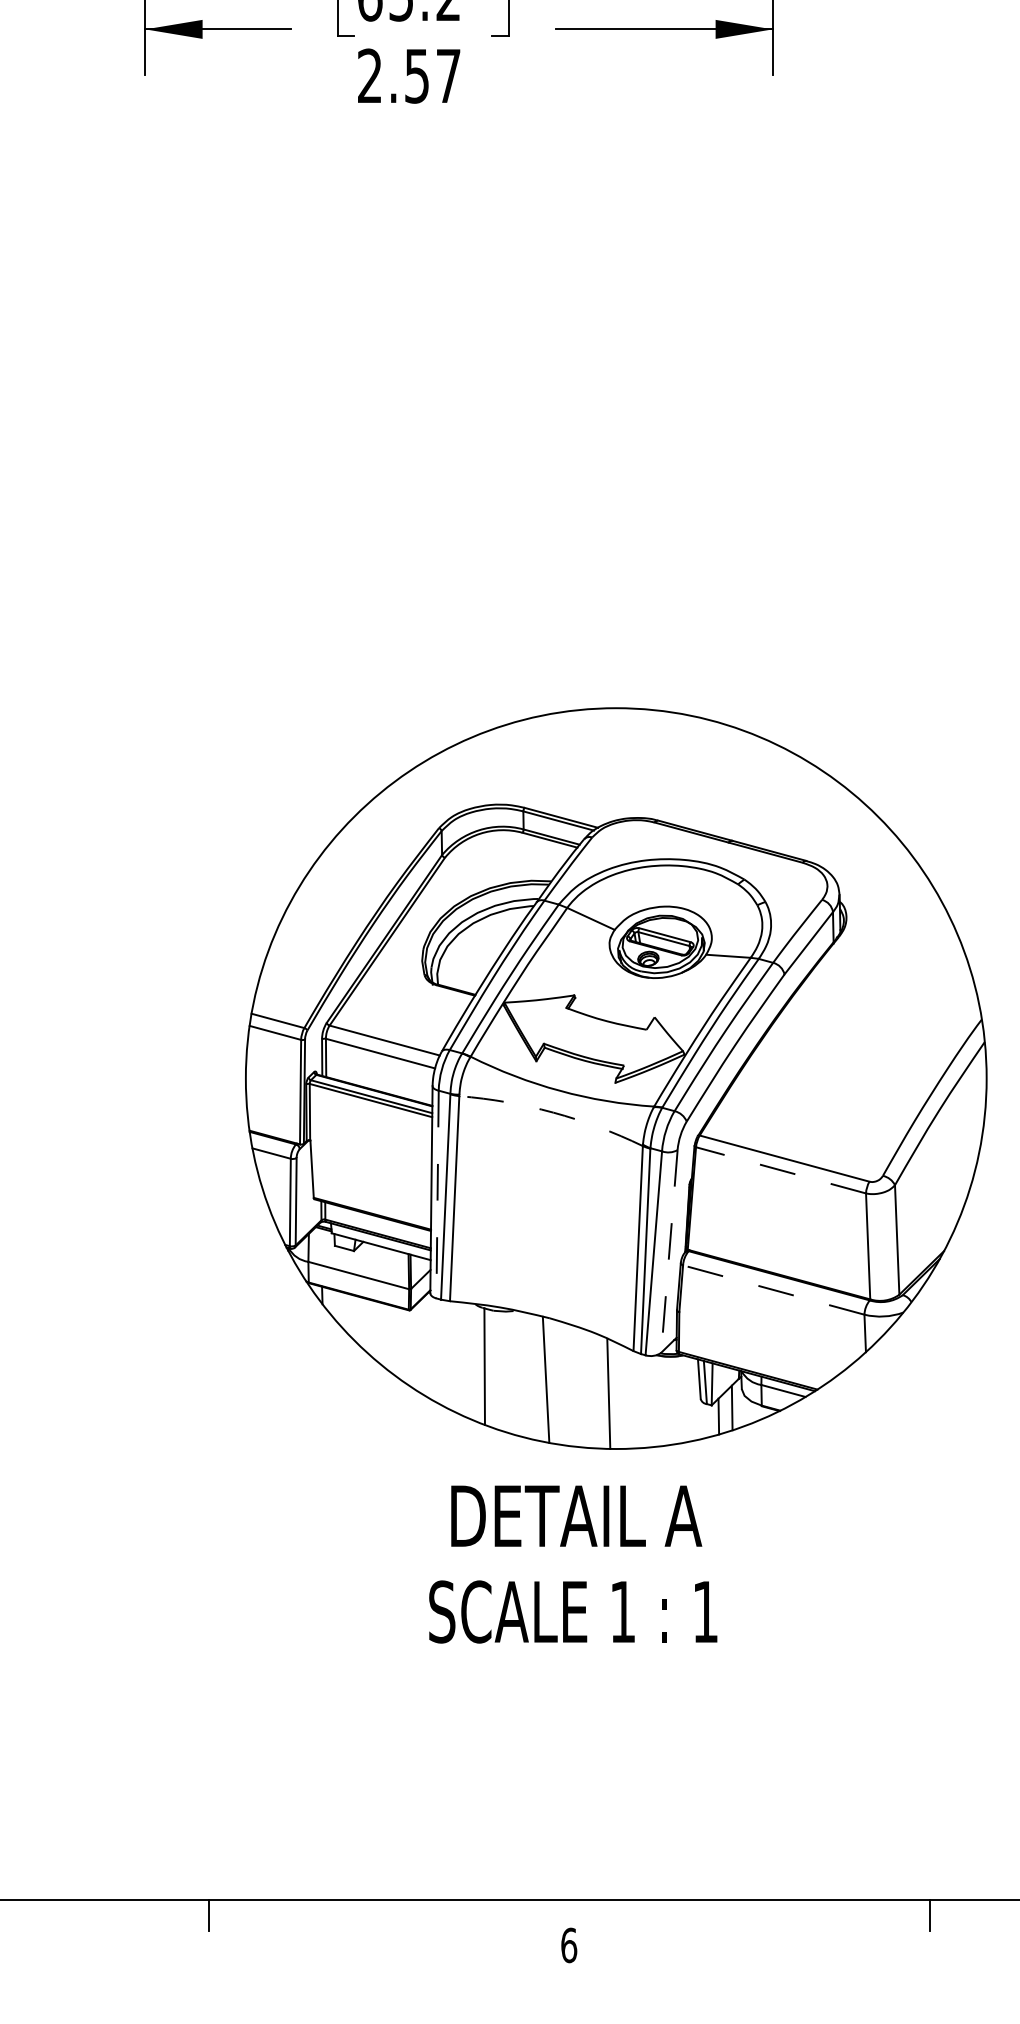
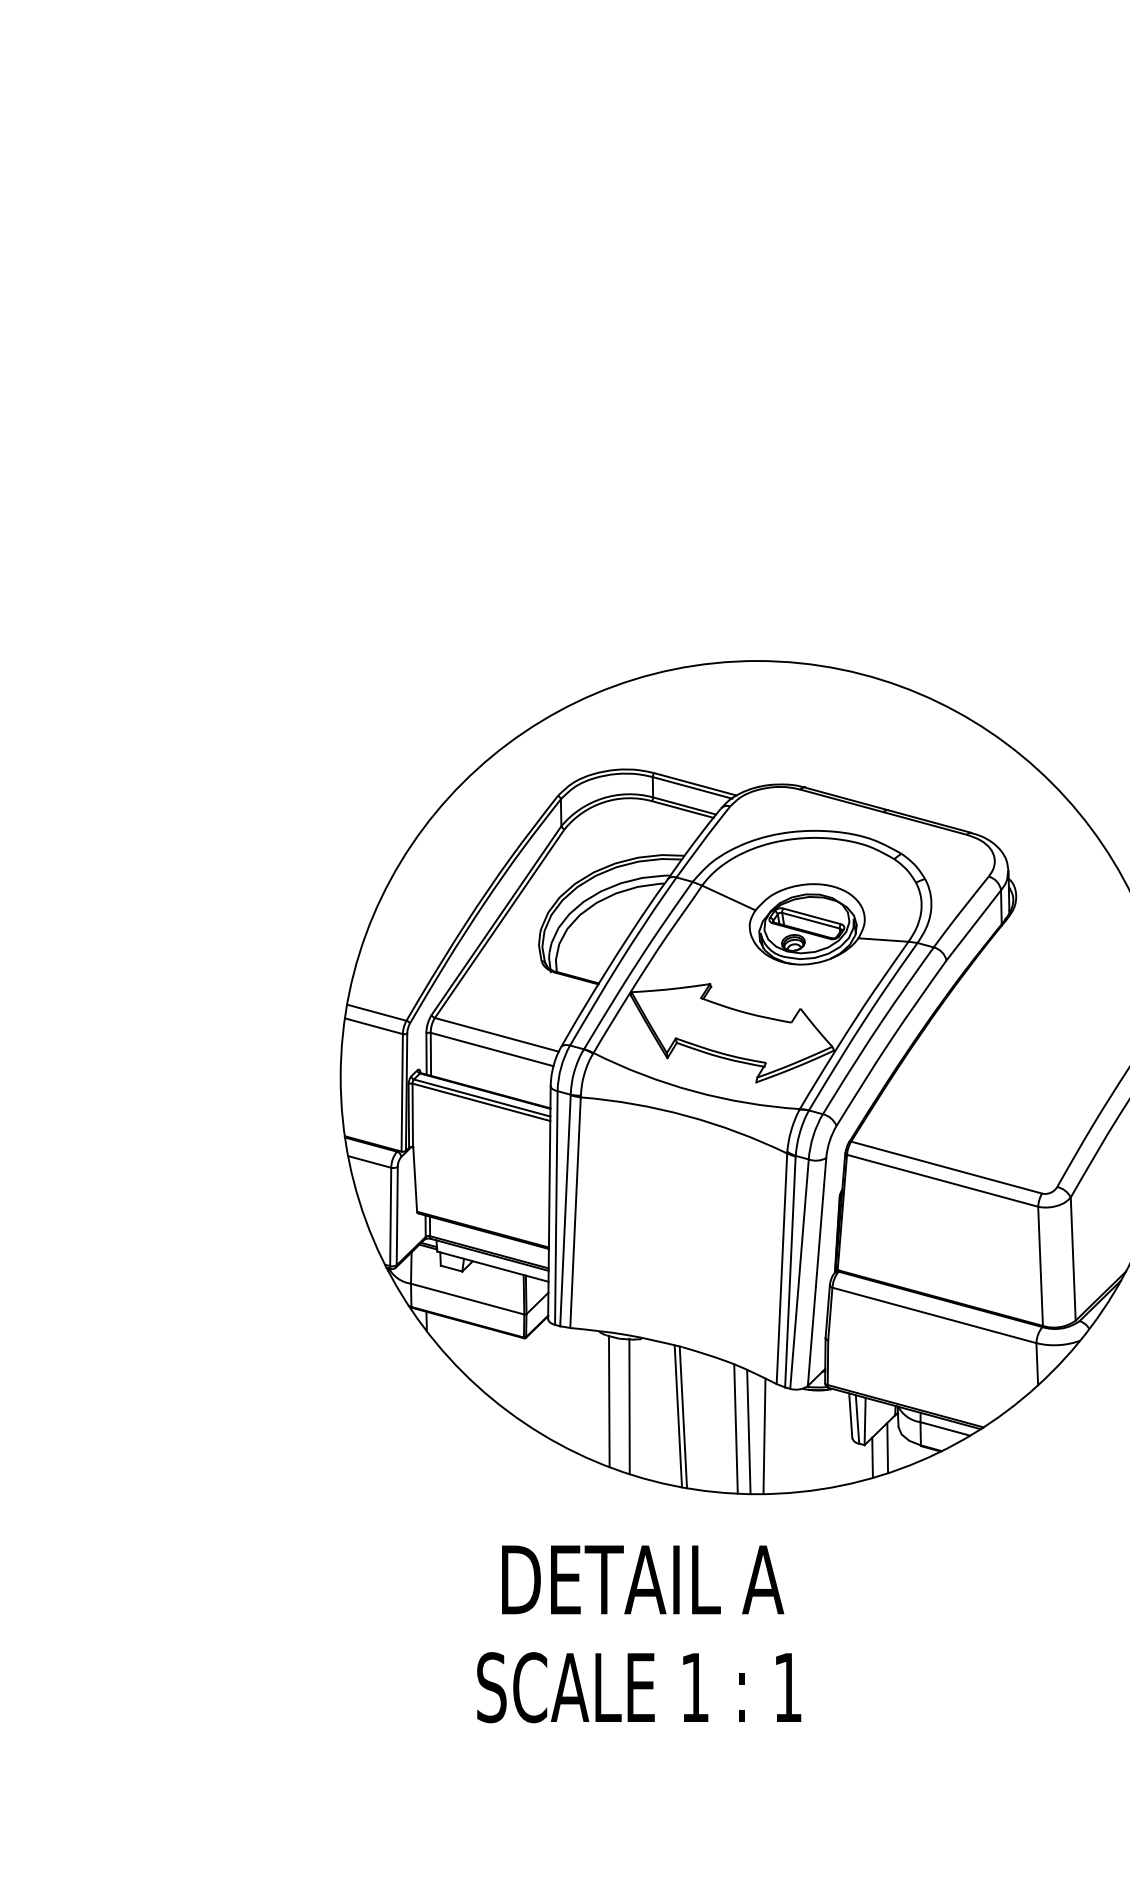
arc: (553, 1112) -> (686, 1115), dashed -> solid
line: (780, 1170) -> (941, 1180), dashed -> solid
line: (437, 1194) -> (556, 1207), dashed -> solid
line: (669, 1251) -> (817, 1272), dashed -> solid
line: (773, 1290) -> (934, 1315), dashed -> solid
line: (502, 1370) -> (629, 1405), added
line: (550, 1380) -> (683, 1417), added
line: (596, 1390) -> (735, 1428), added
line: (622, 1397) -> (764, 1436), added
text: (573, 1564) -> (639, 1634), moved

